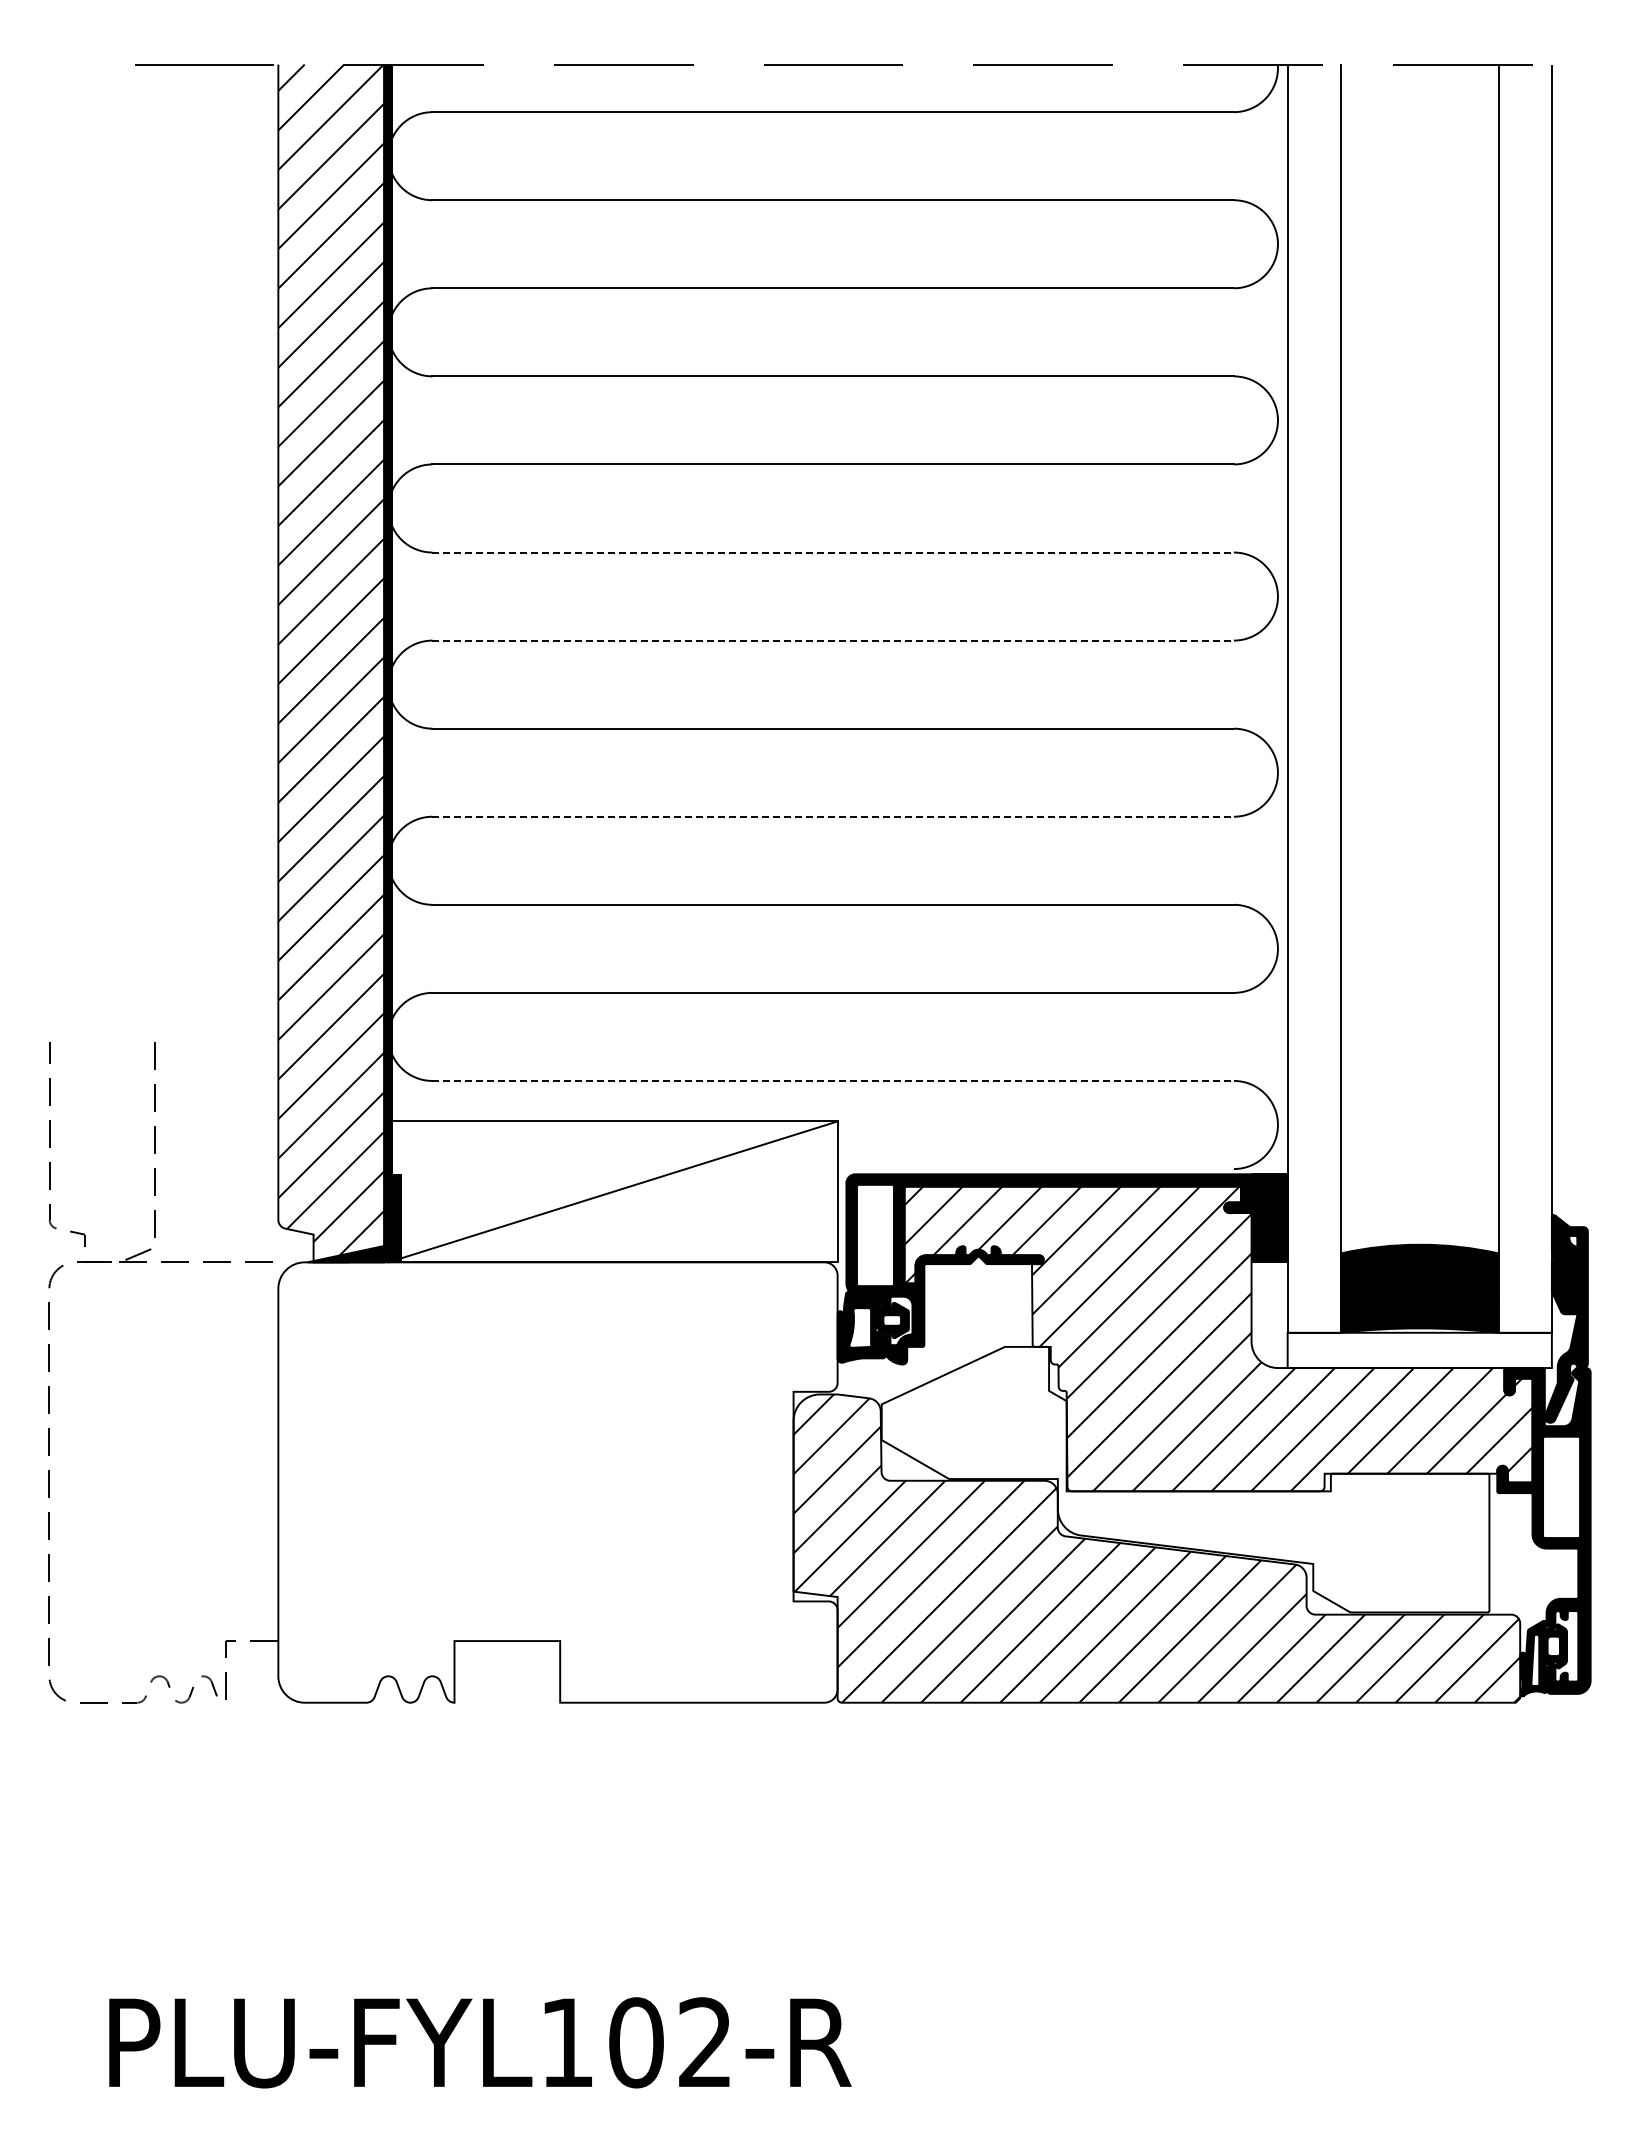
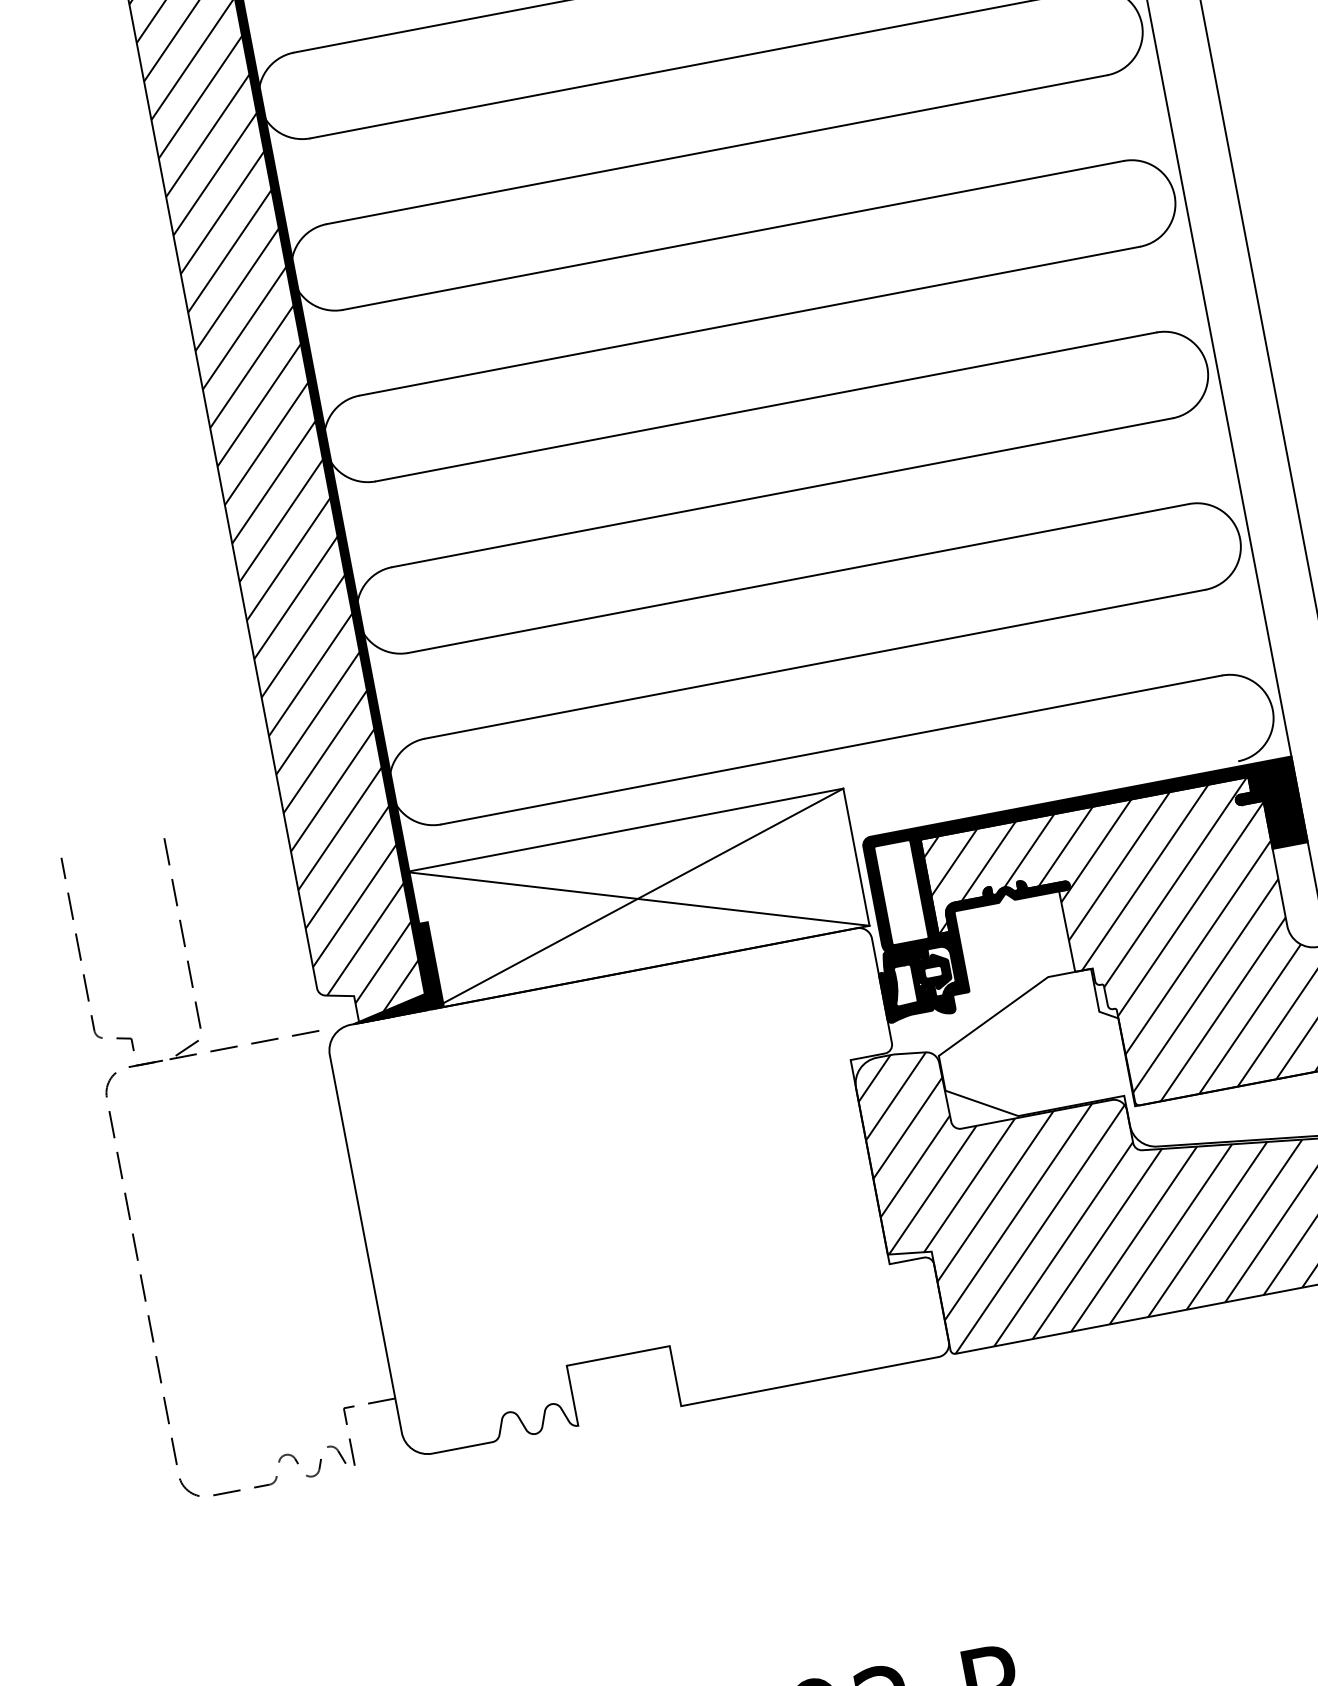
line: (833, 552) -> (733, 235), dashed -> solid
line: (833, 640) -> (750, 321), dashed -> solid
line: (833, 816) -> (782, 492), dashed -> solid
line: (833, 1080) -> (831, 749), dashed -> solid
line: (612, 1191) -> (637, 898), added

